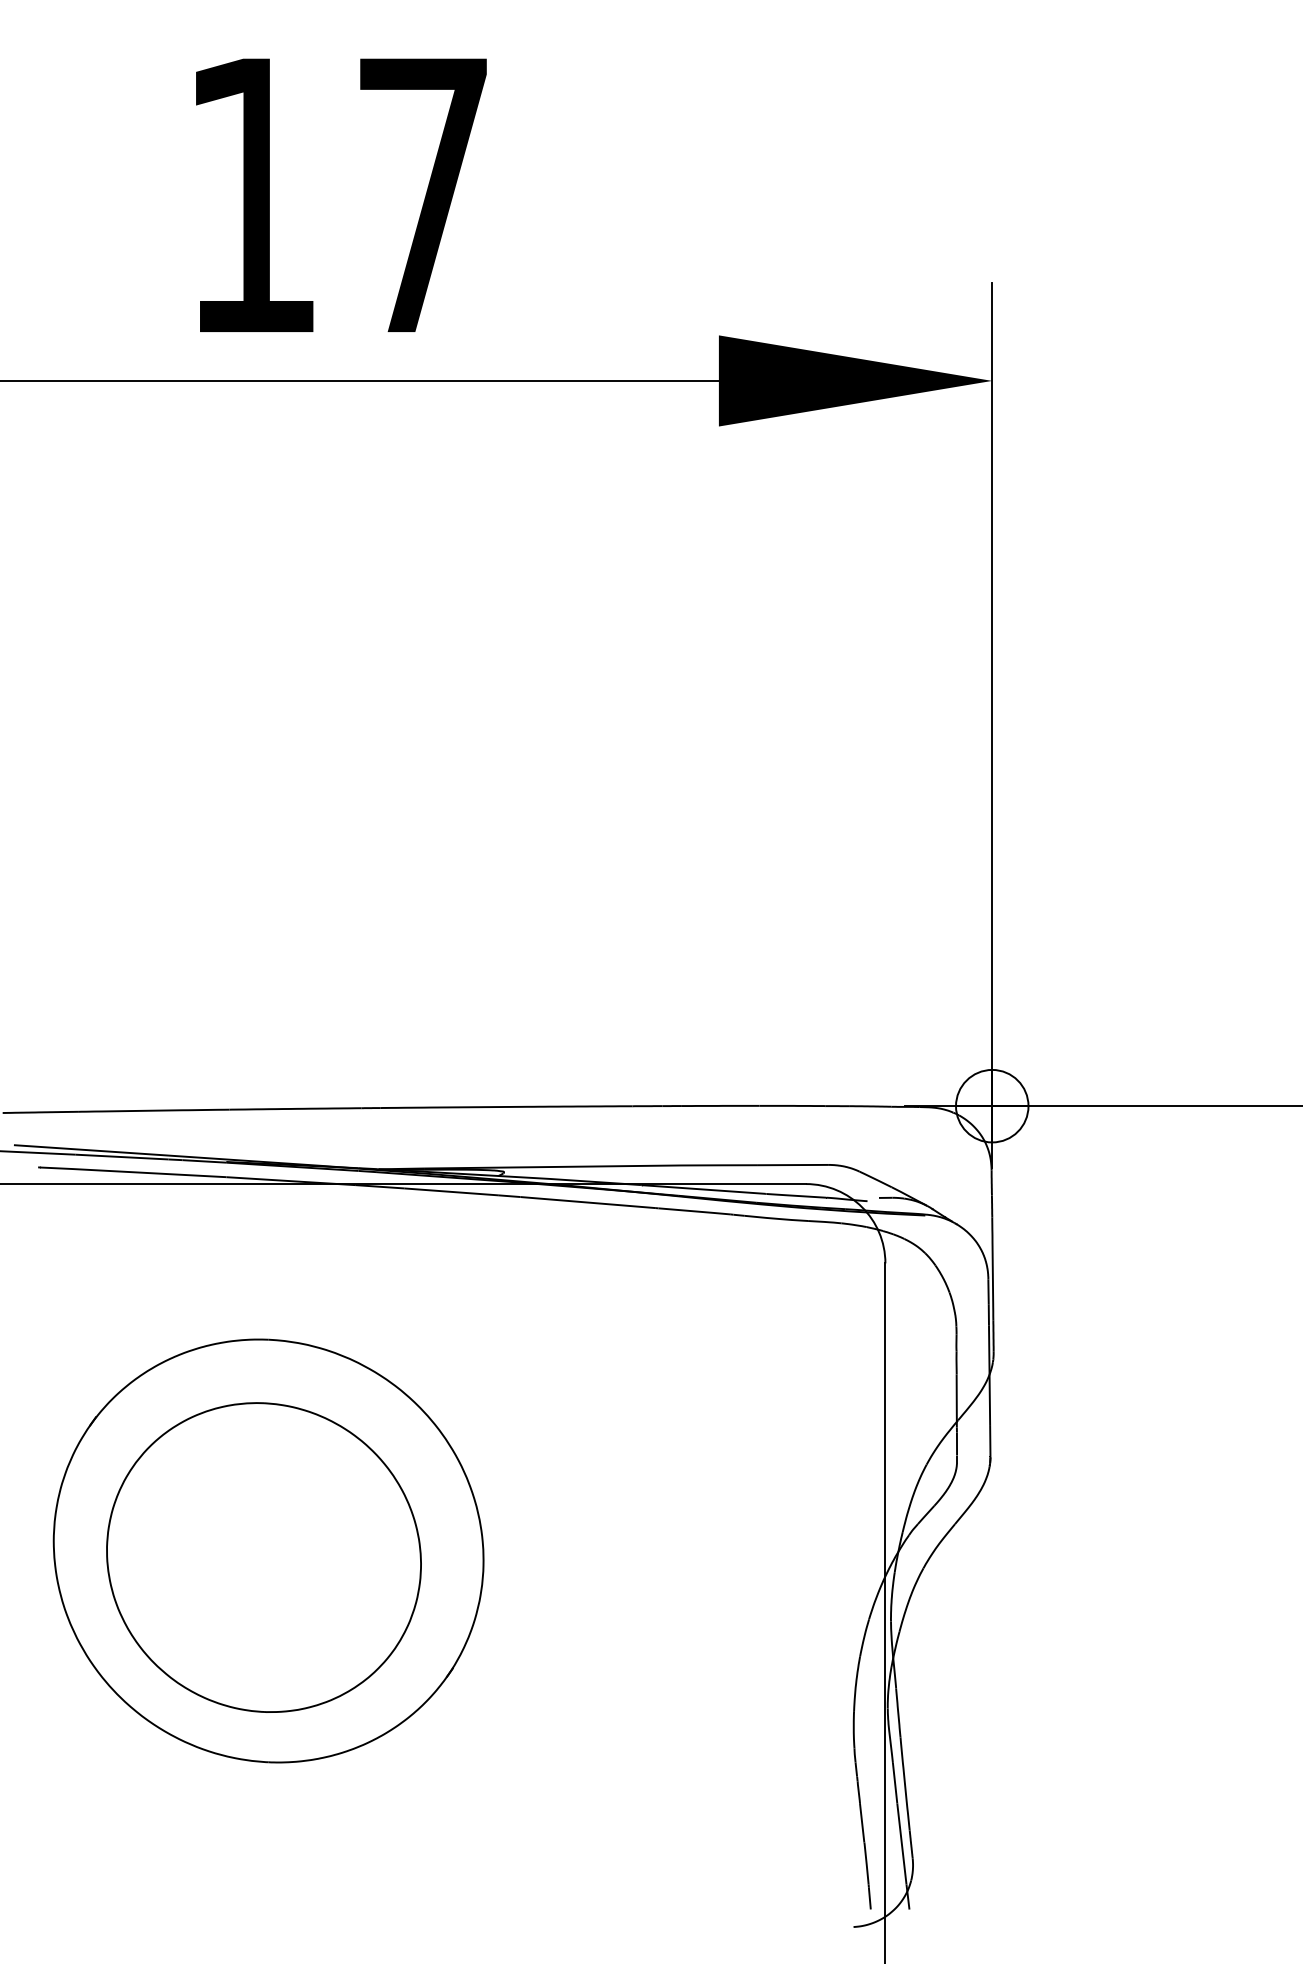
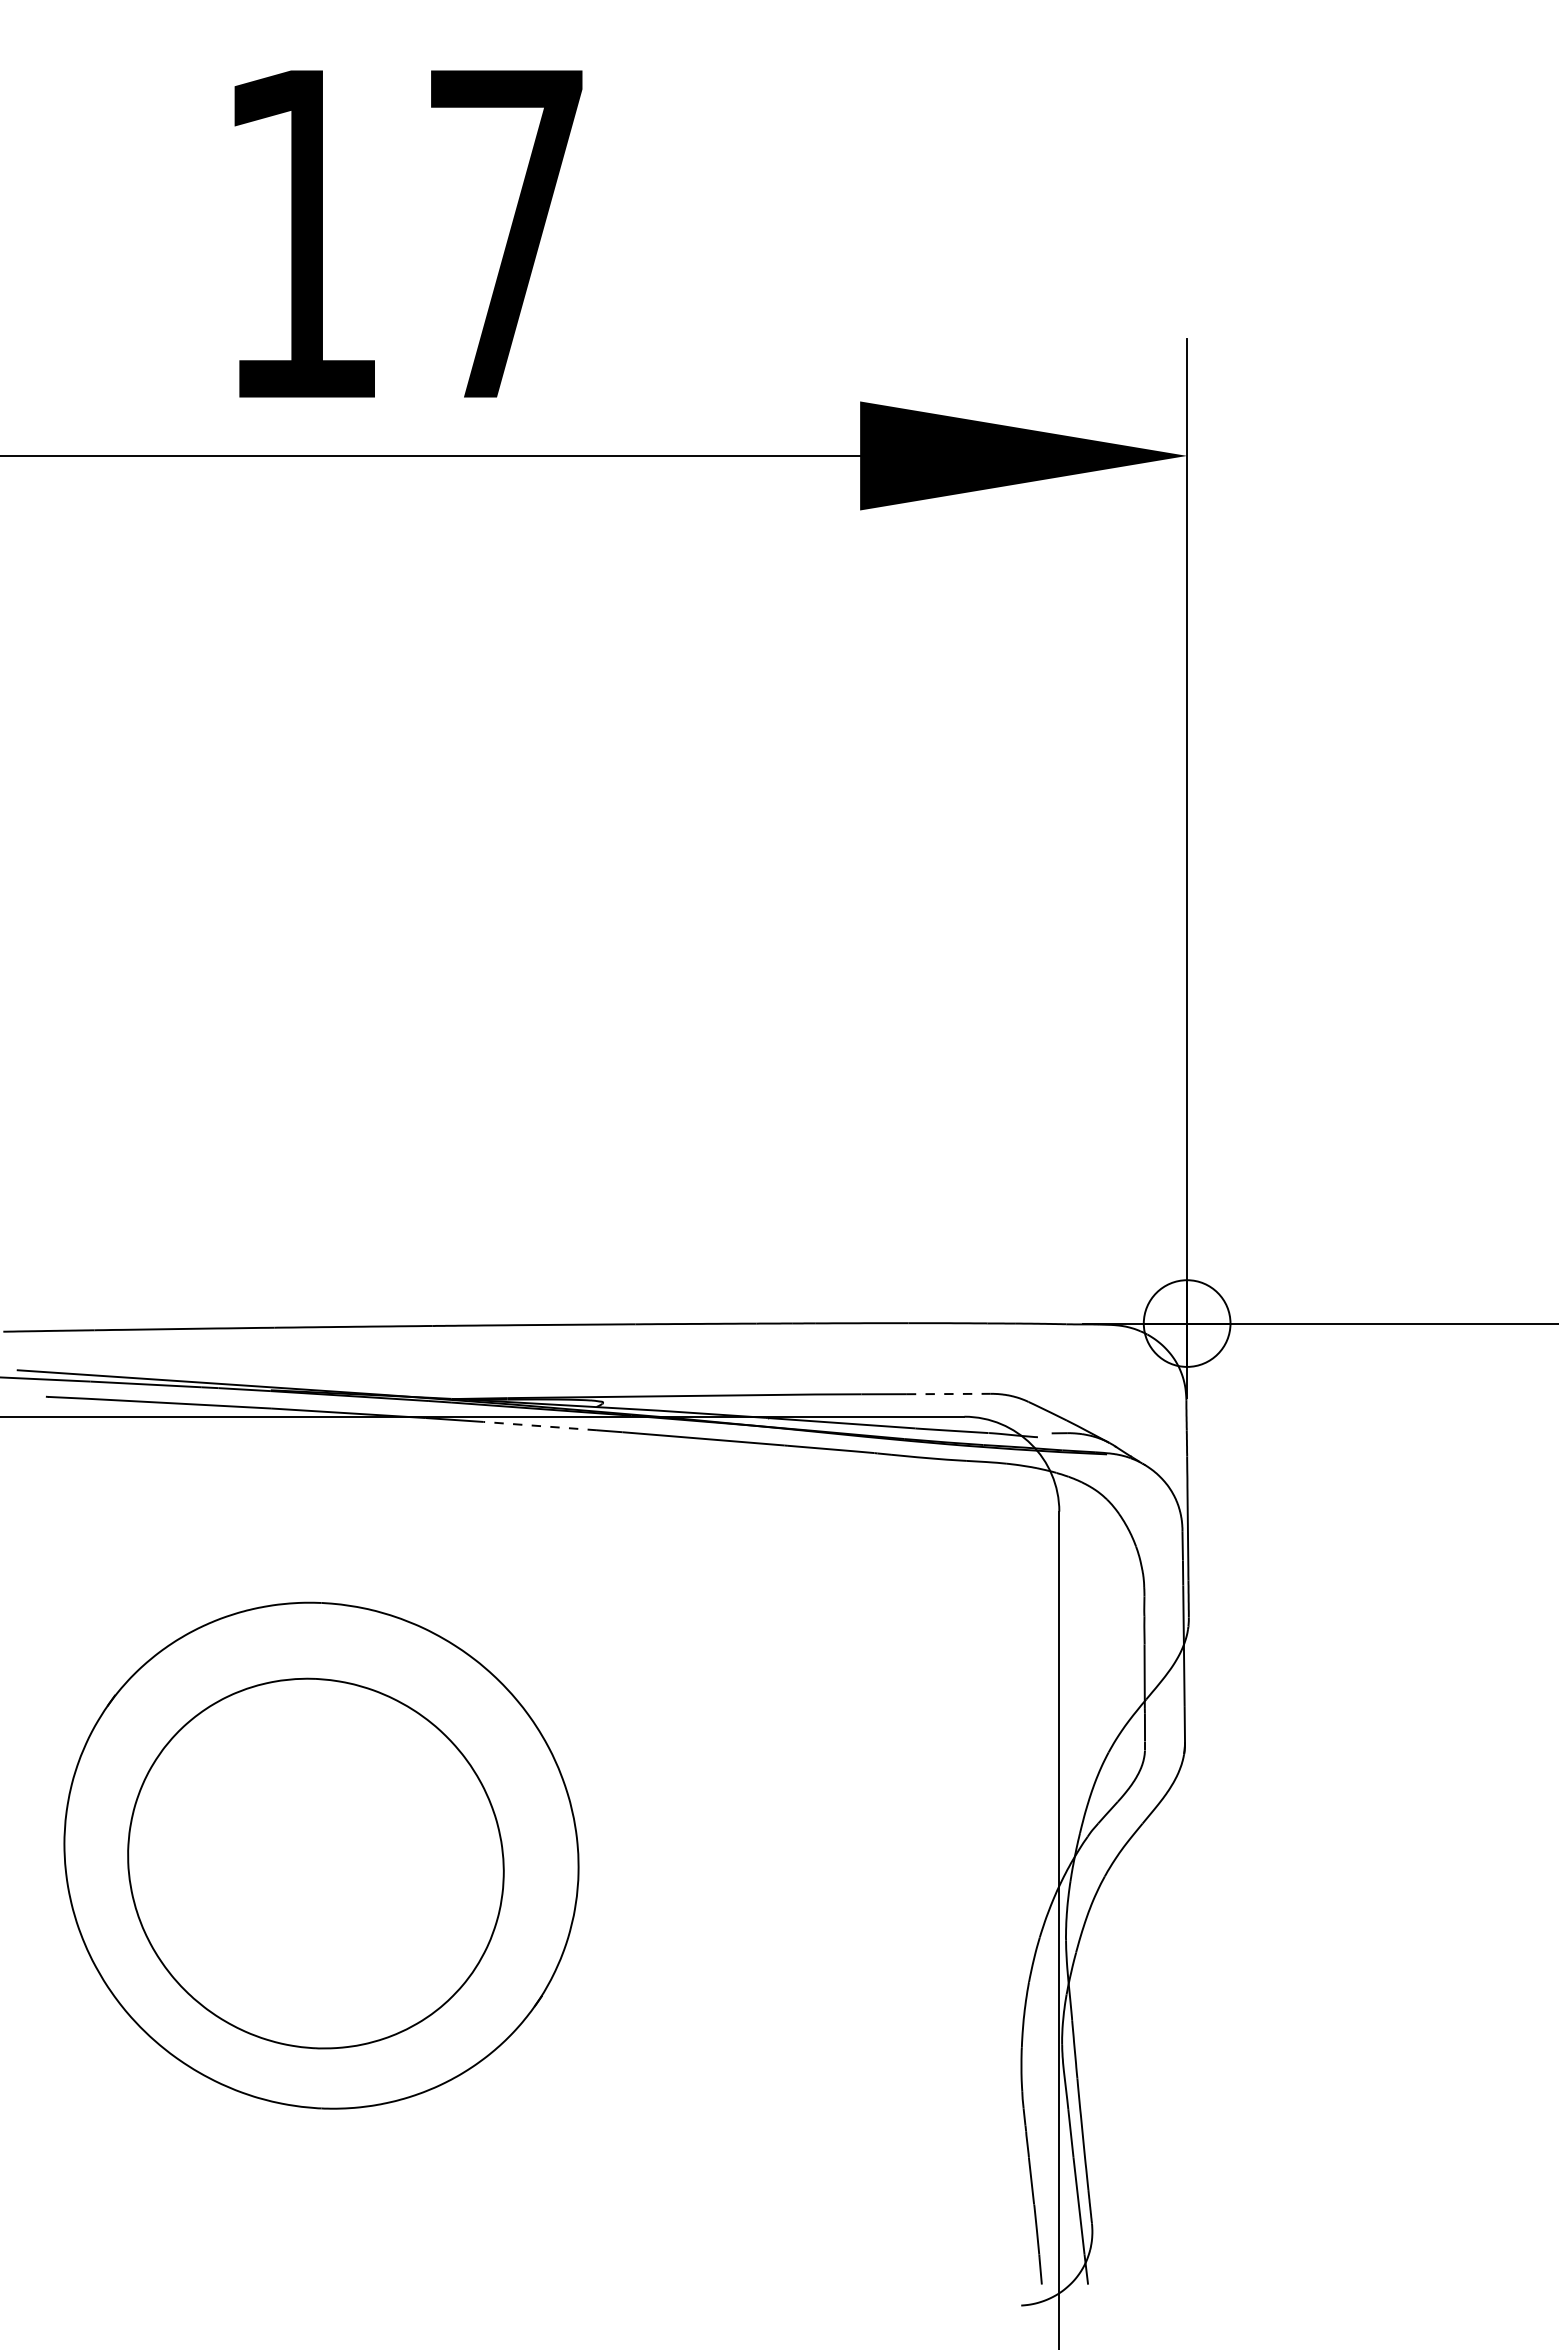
line: (792, 1165) -> (948, 1394), solid -> dashed
line: (451, 1192) -> (540, 1426), solid -> dashed

